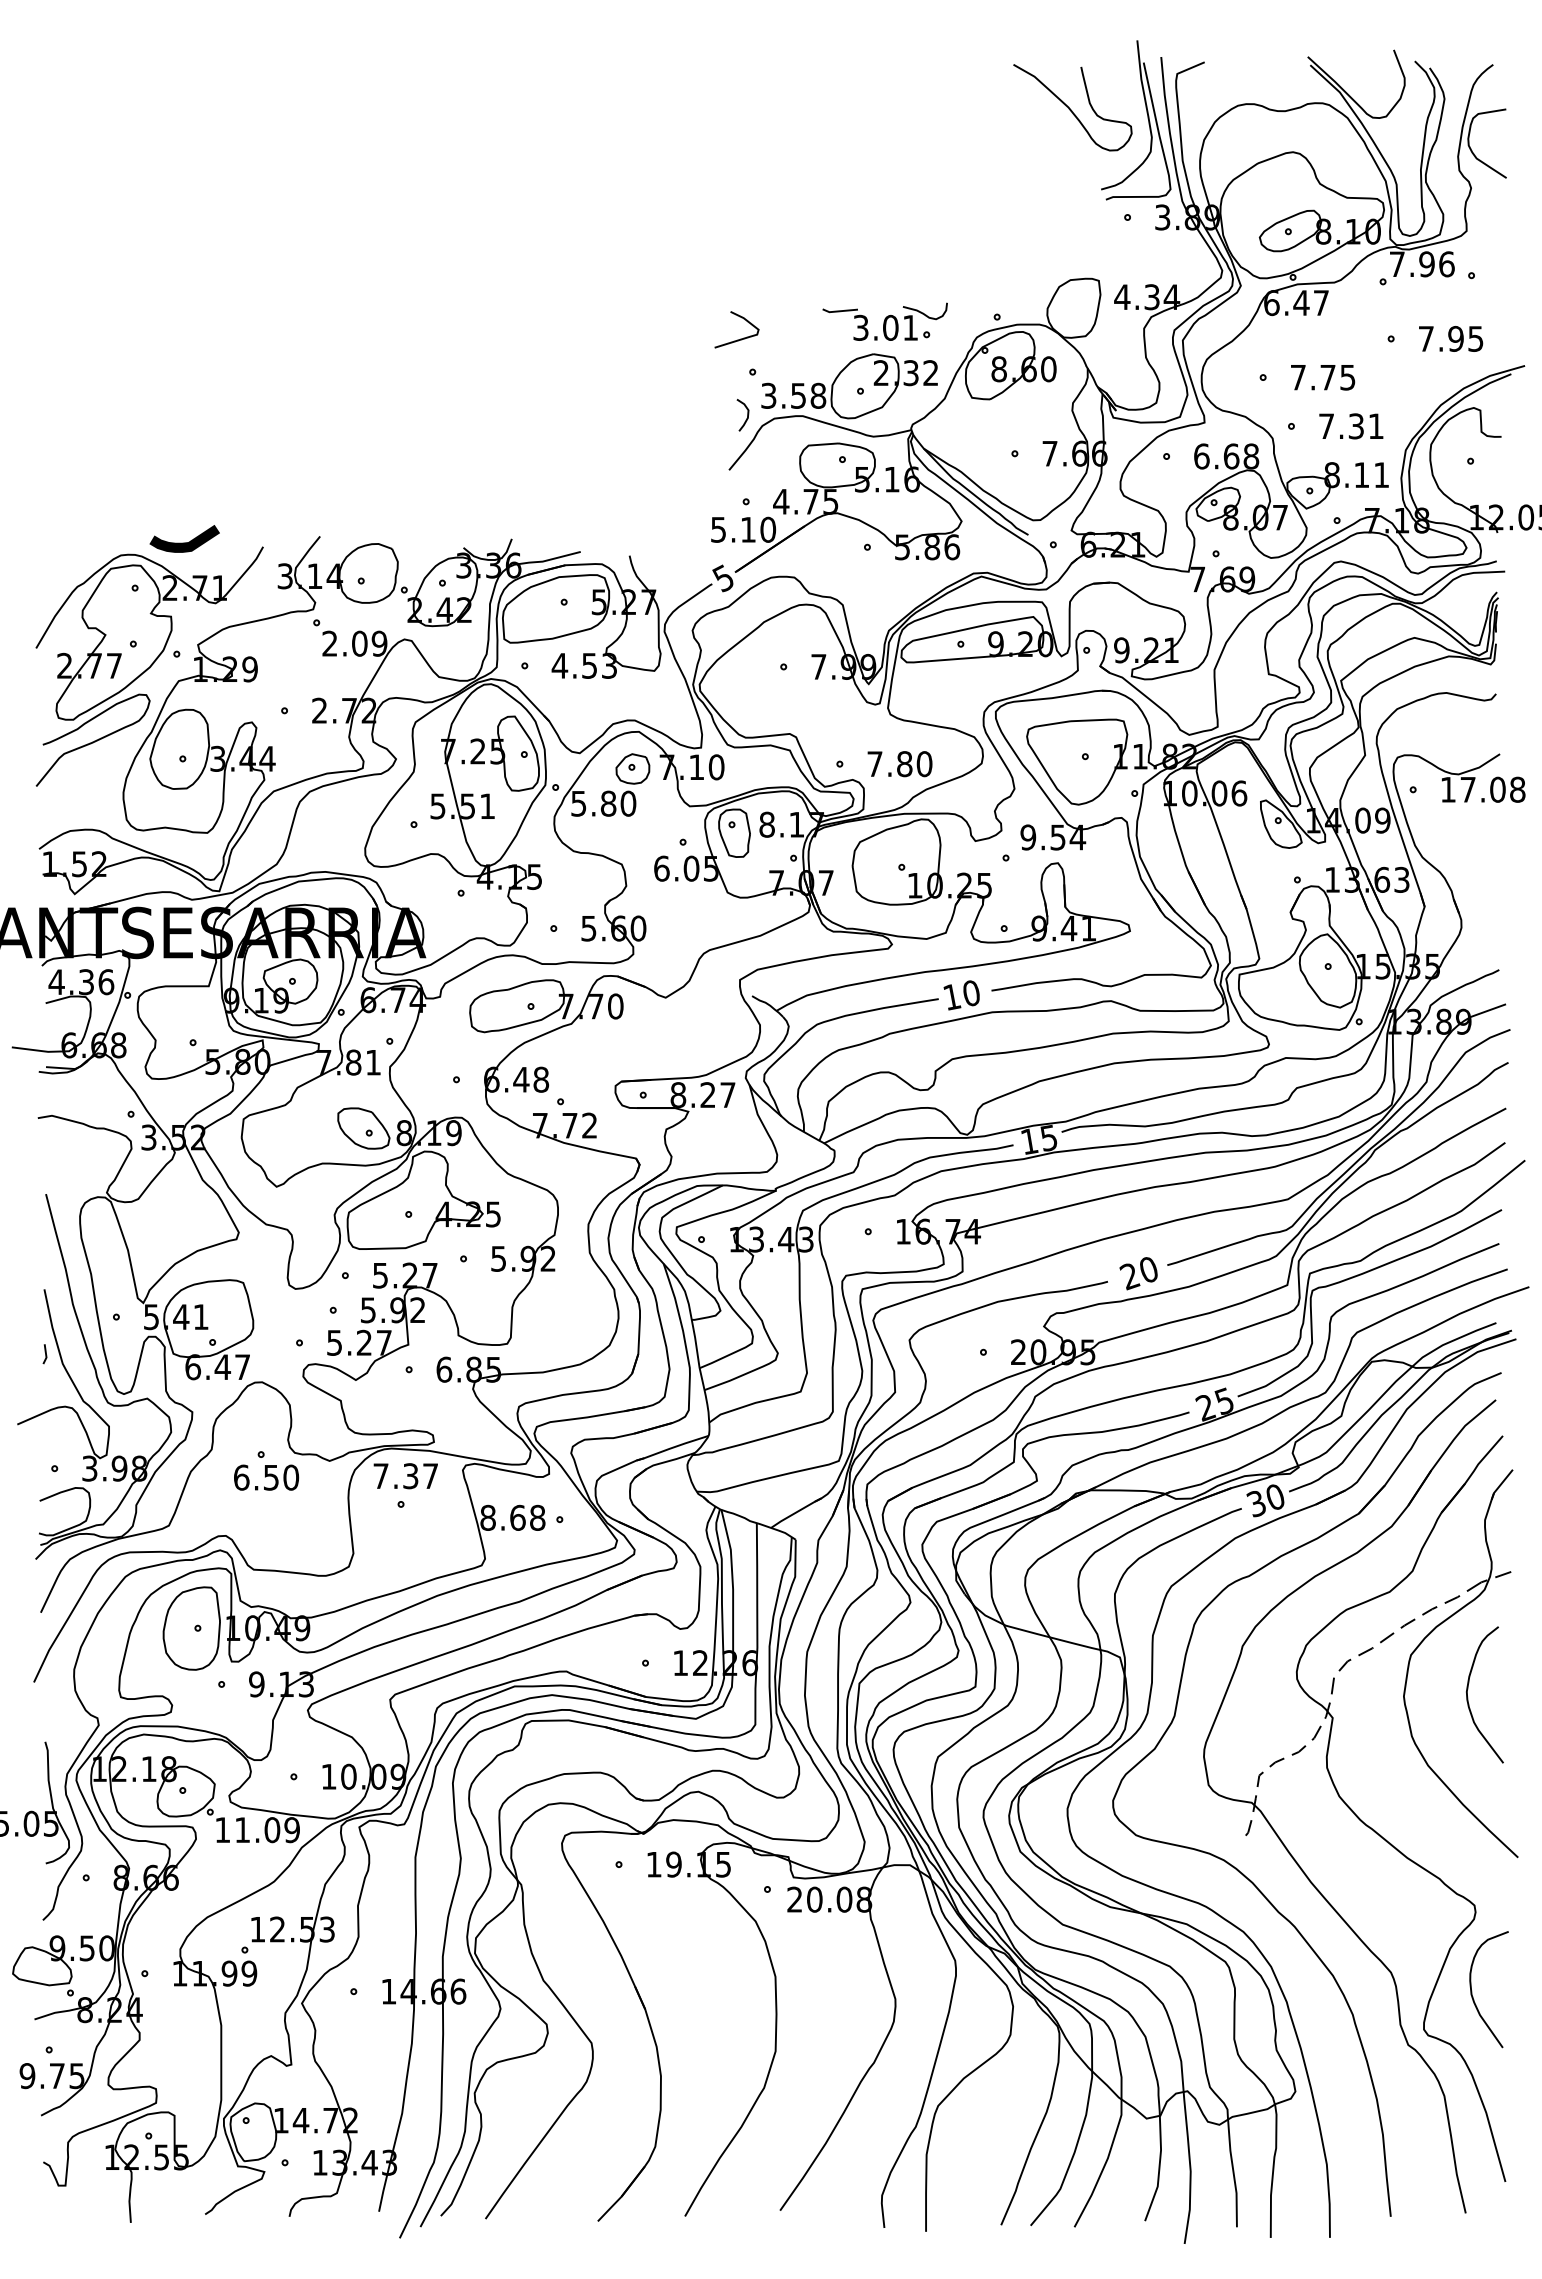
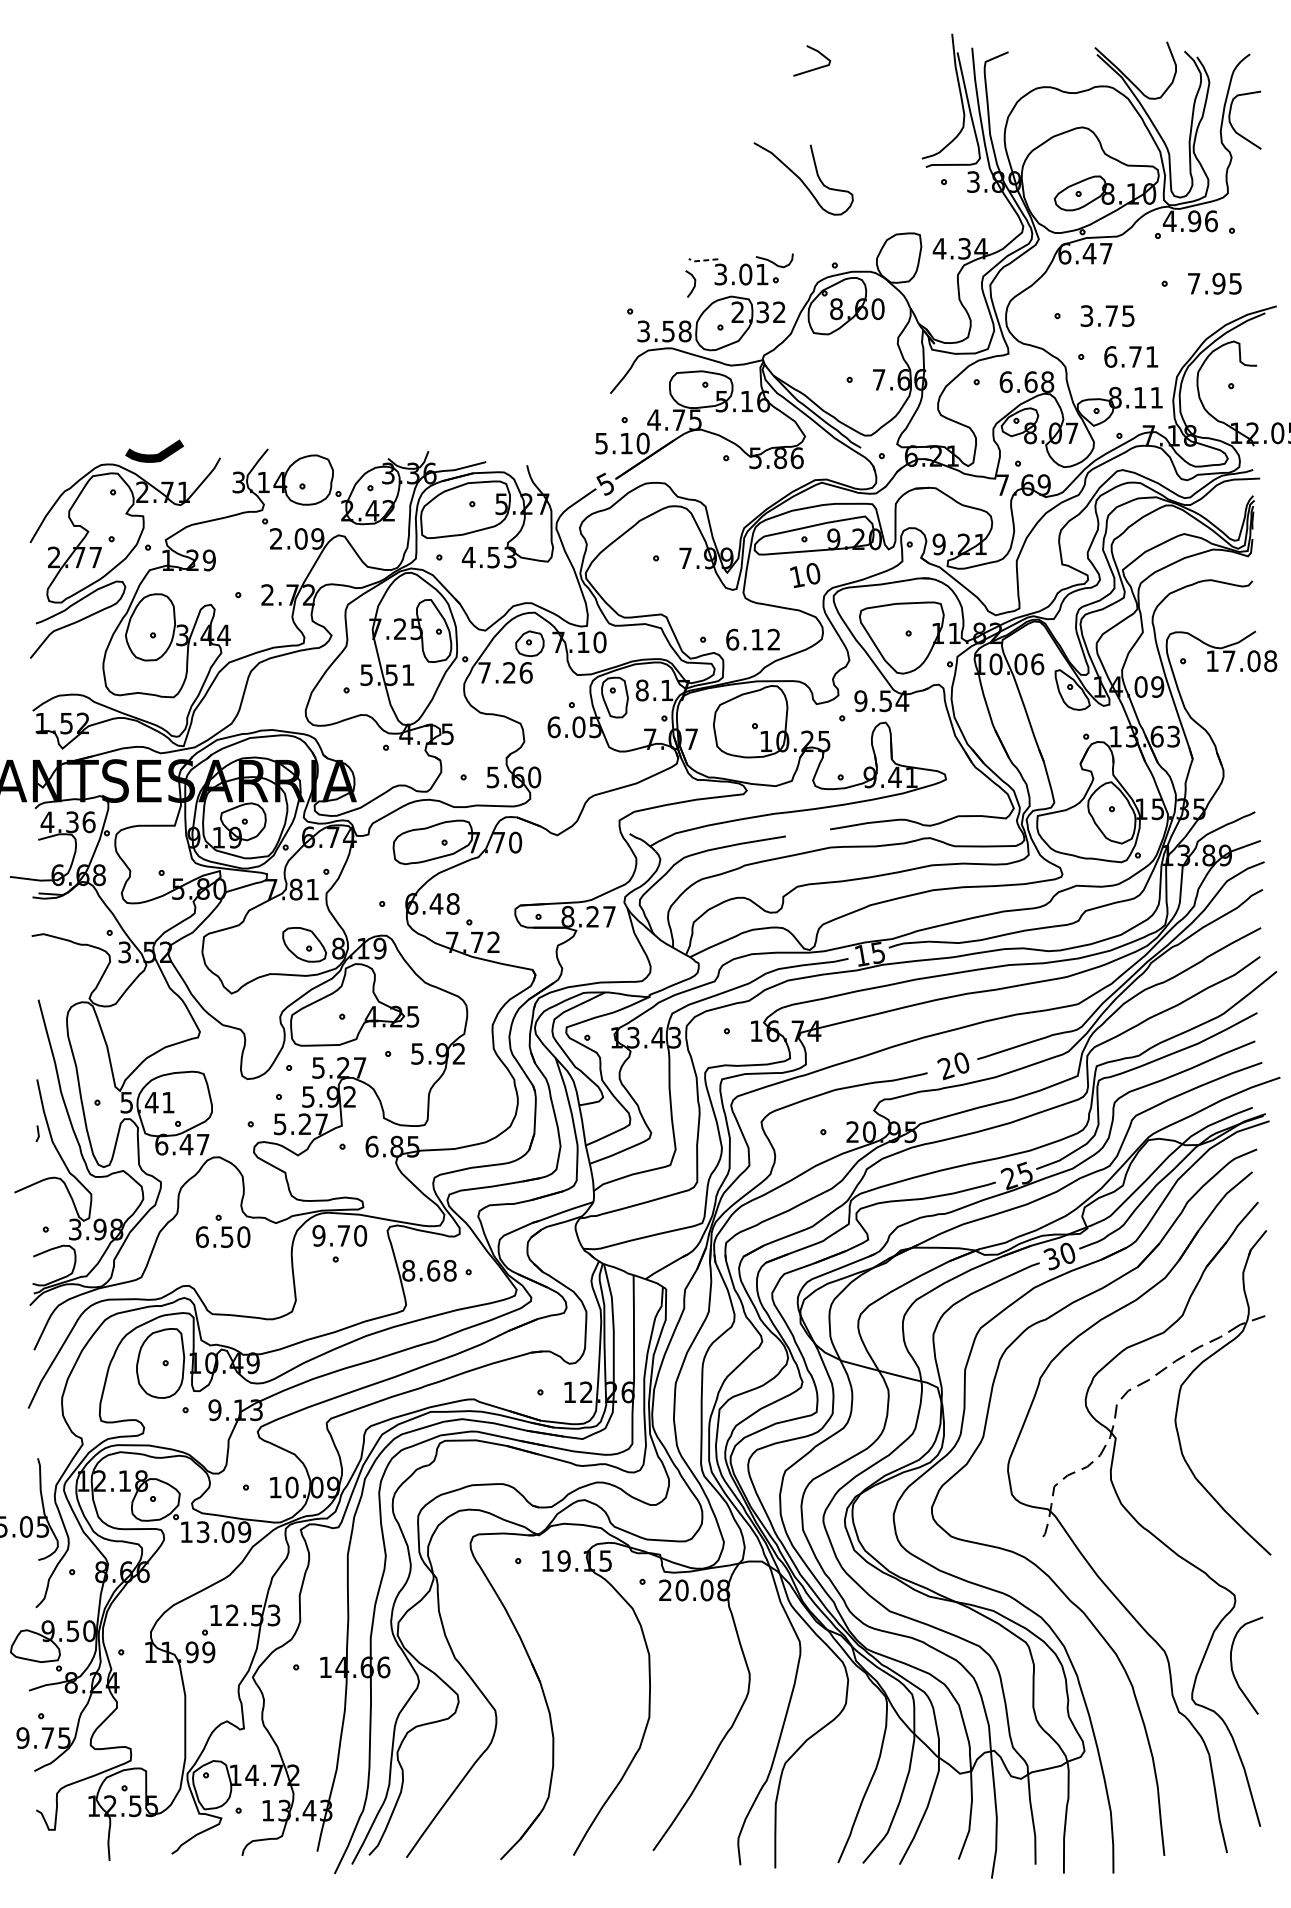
curve: (1070, 108) -> (801, 179), moved
text: (1397, 263) -> (1170, 220), 7.96 -> 4.96
line: (839, 311) -> (702, 260), solid -> dashed
curve: (740, 338) -> (815, 68), moved
text: (1297, 377) -> (1086, 316), 7.75 -> 3.75
curve: (747, 415) -> (694, 284), moved
text: (1341, 426) -> (1123, 357), 7.31 -> 6.71
text: (899, 764) -> (753, 640), 7.80 -> 6.12
text: (603, 803) -> (505, 672), 5.80 -> 7.26
text: (961, 995) -> (804, 575), moved
text: (405, 1476) -> (339, 1236), 7.37 -> 9.70
curve: (1468, 1697) -> (1229, 1421), removed
text: (242, 1830) -> (203, 1532), 11.09 -> 13.09

